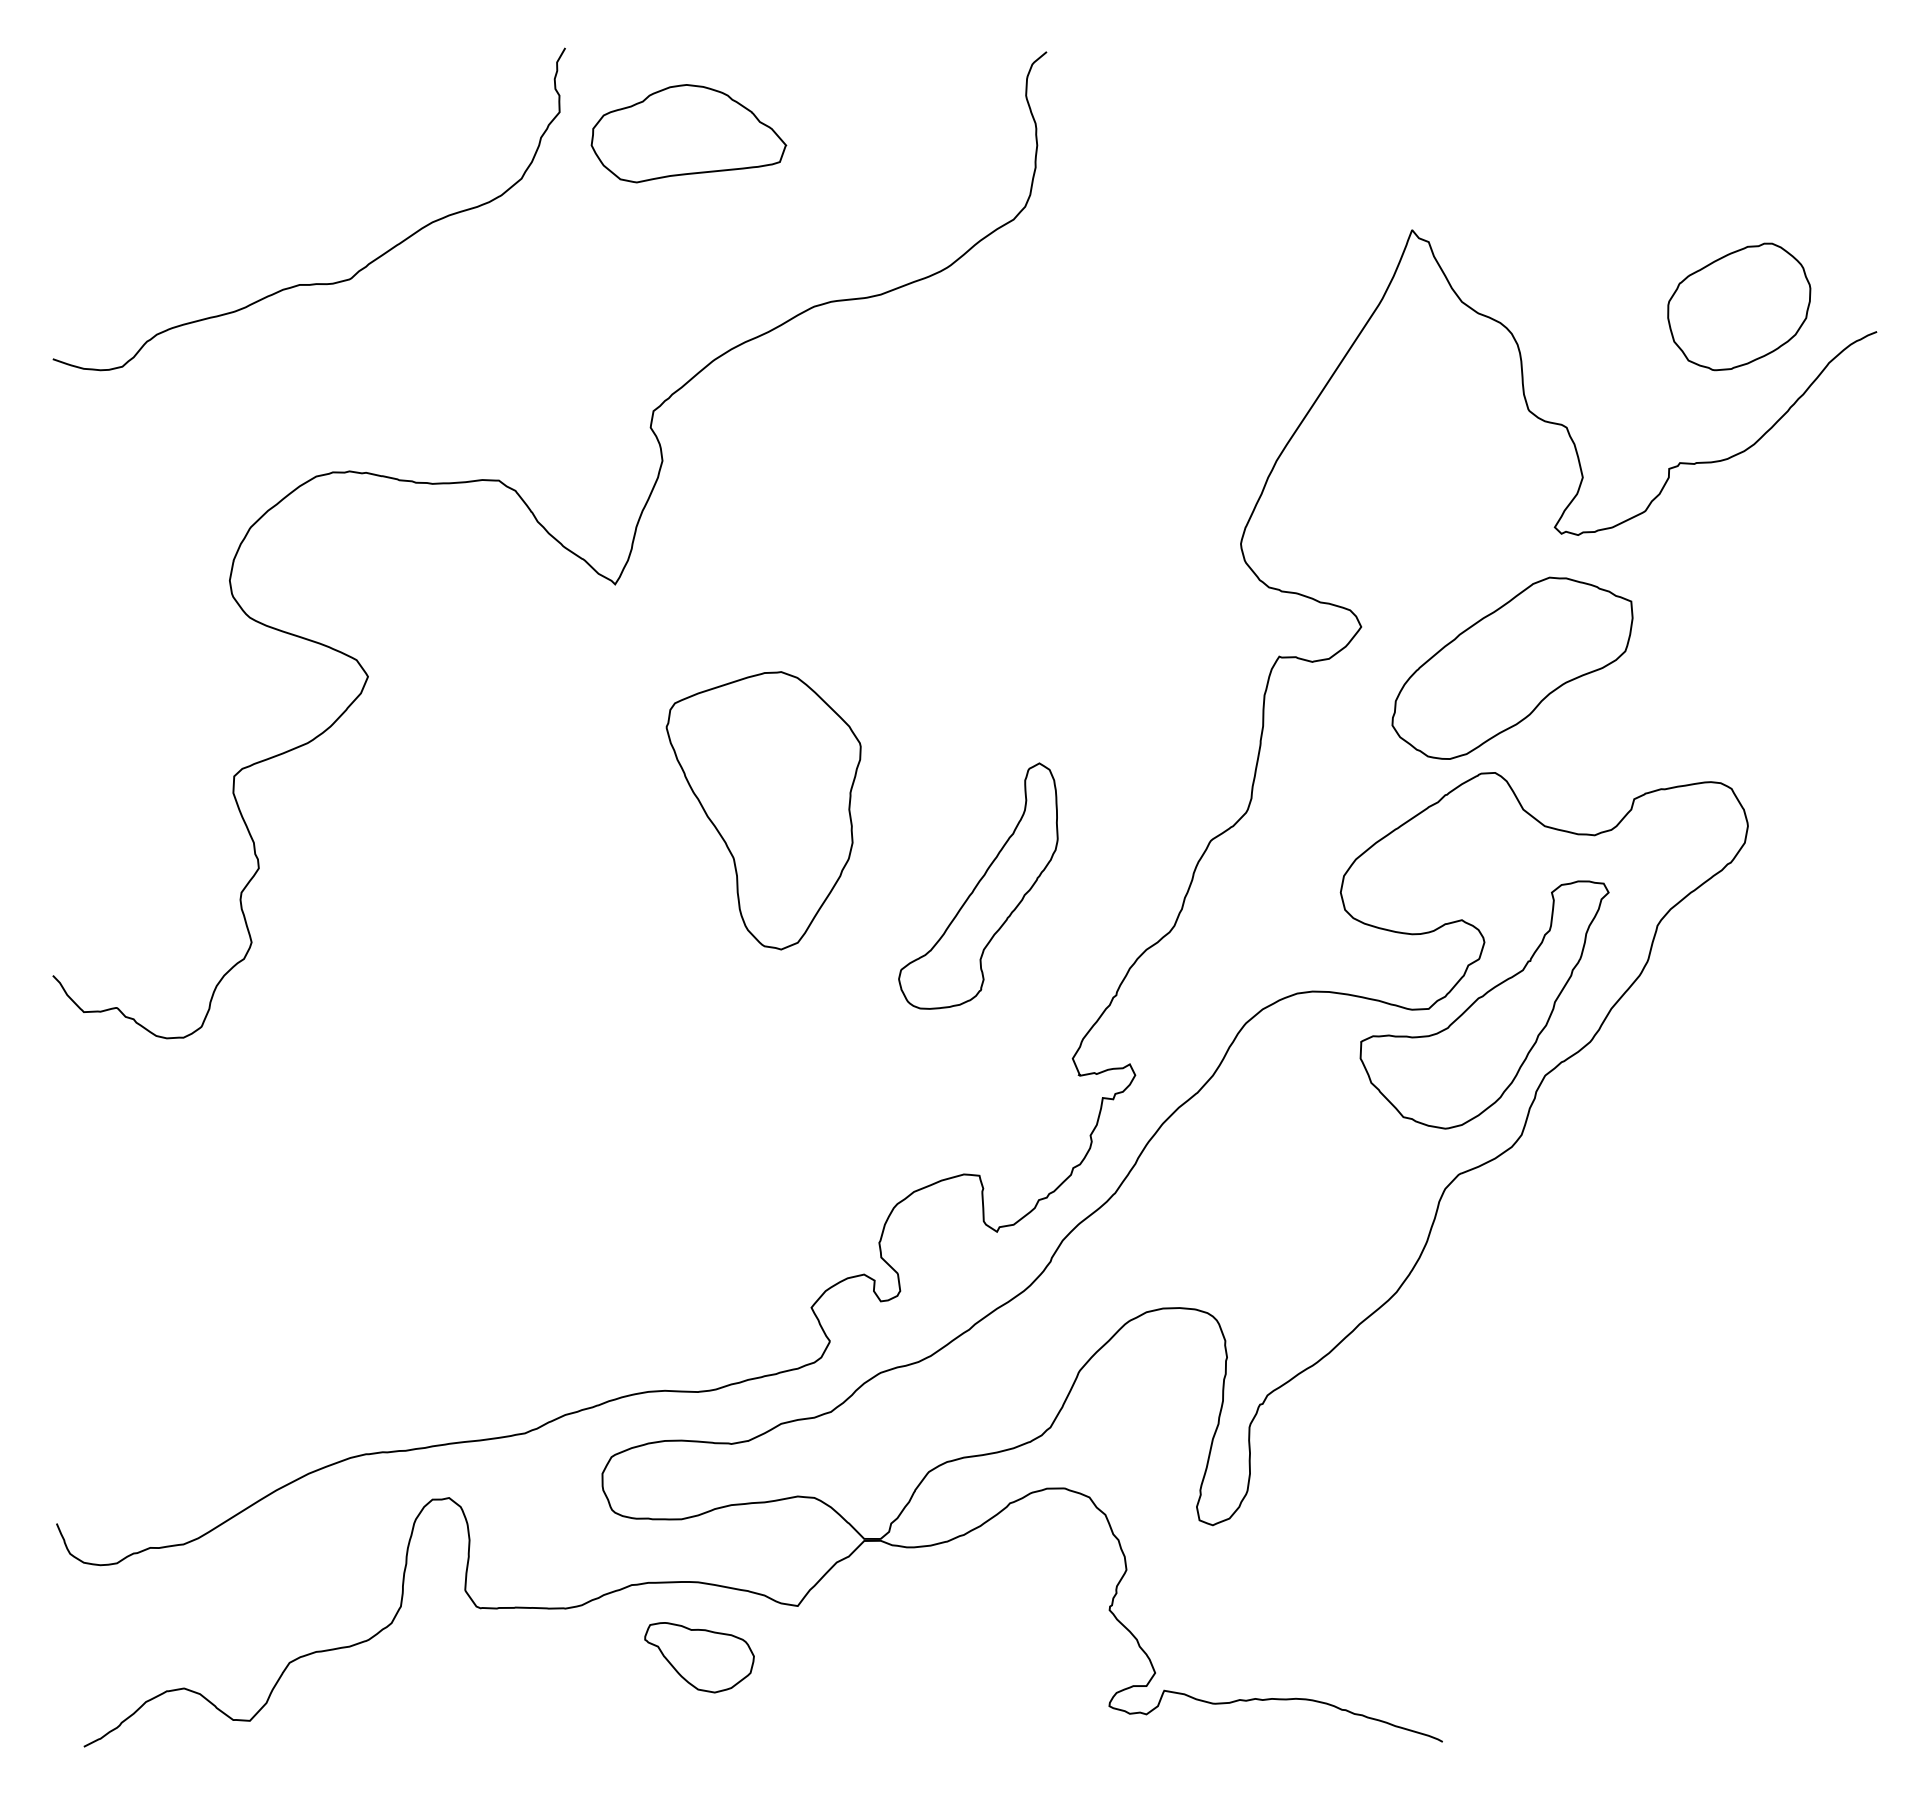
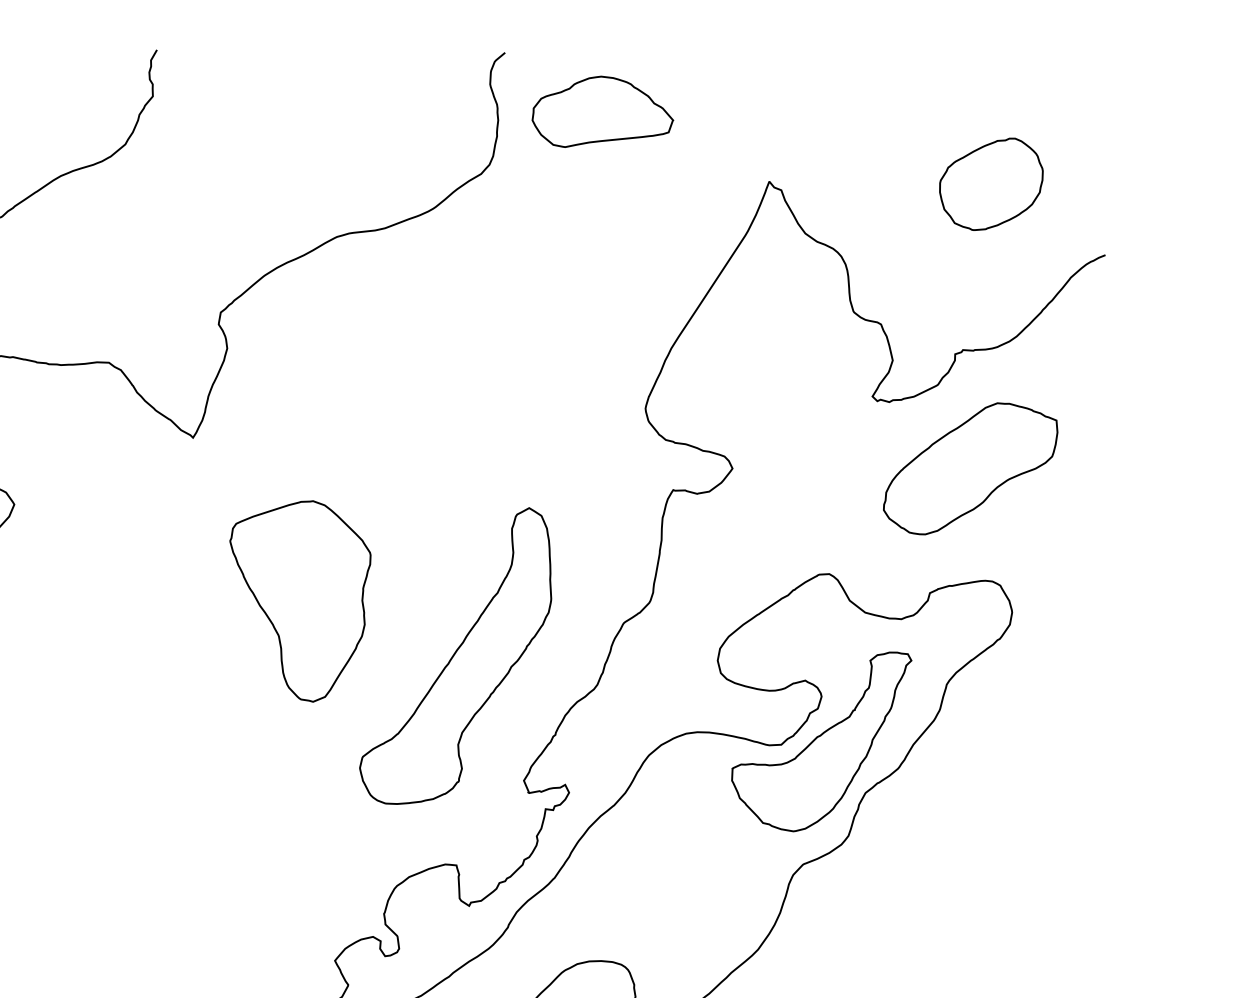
part: (688, 133) -> (602, 111), moved
part: (1739, 306) -> (991, 184), moved
part: (1512, 667) -> (970, 468), moved
part: (978, 885) -> (455, 655), size x1.67

